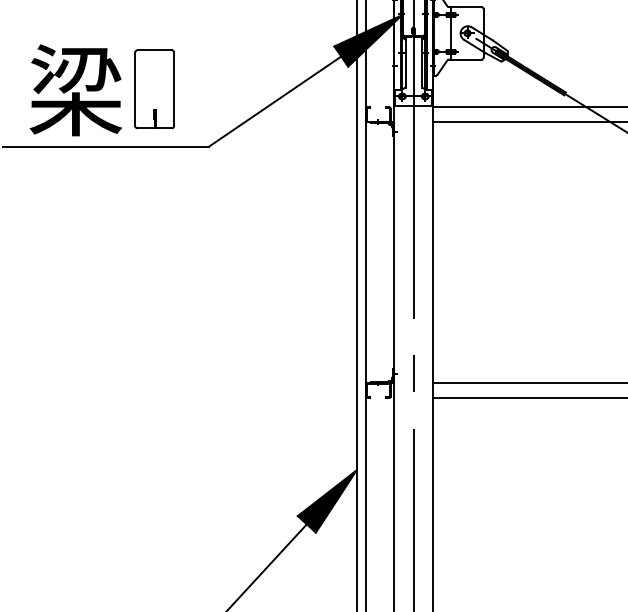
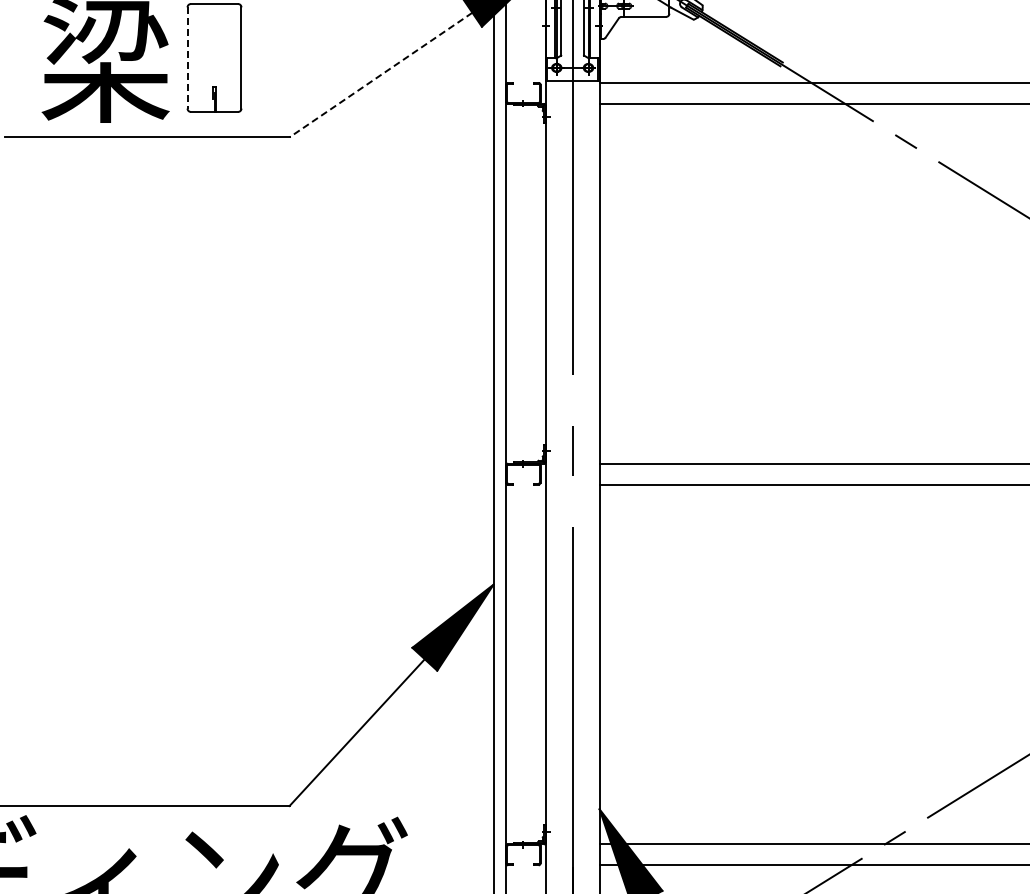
line: (135, 89) -> (187, 58), solid -> dashed
line: (275, 101) -> (381, 75), solid -> dashed

